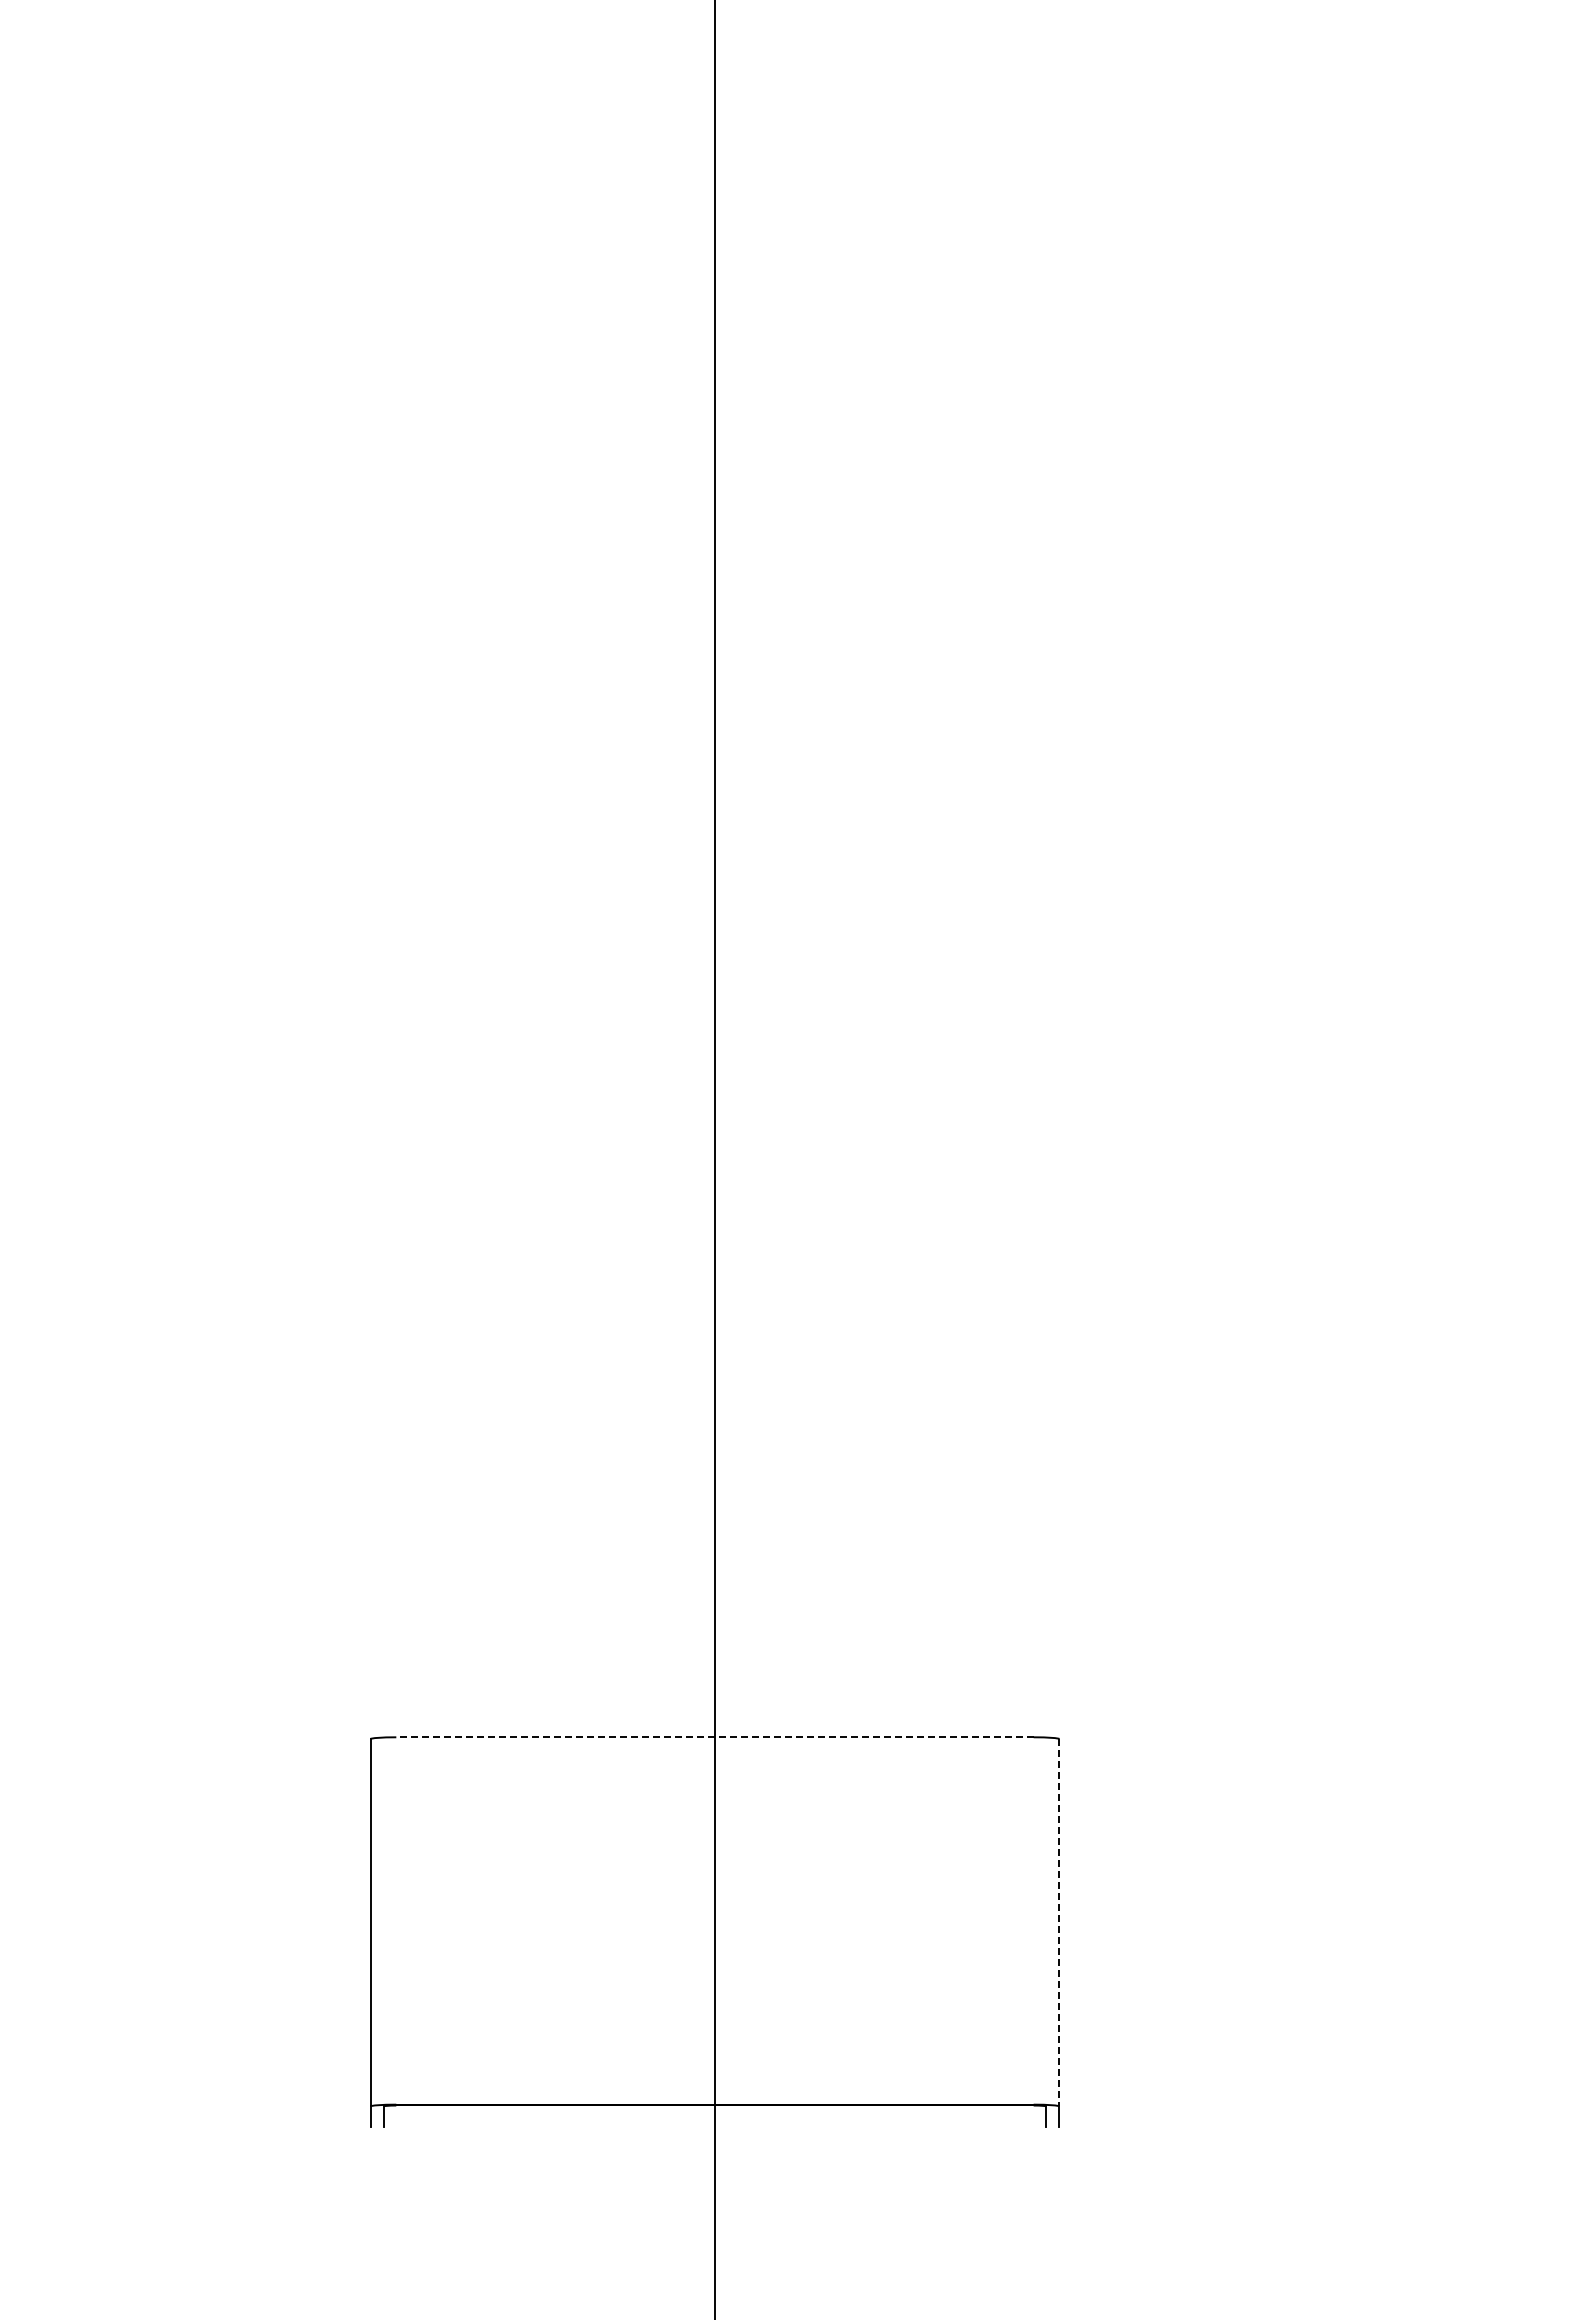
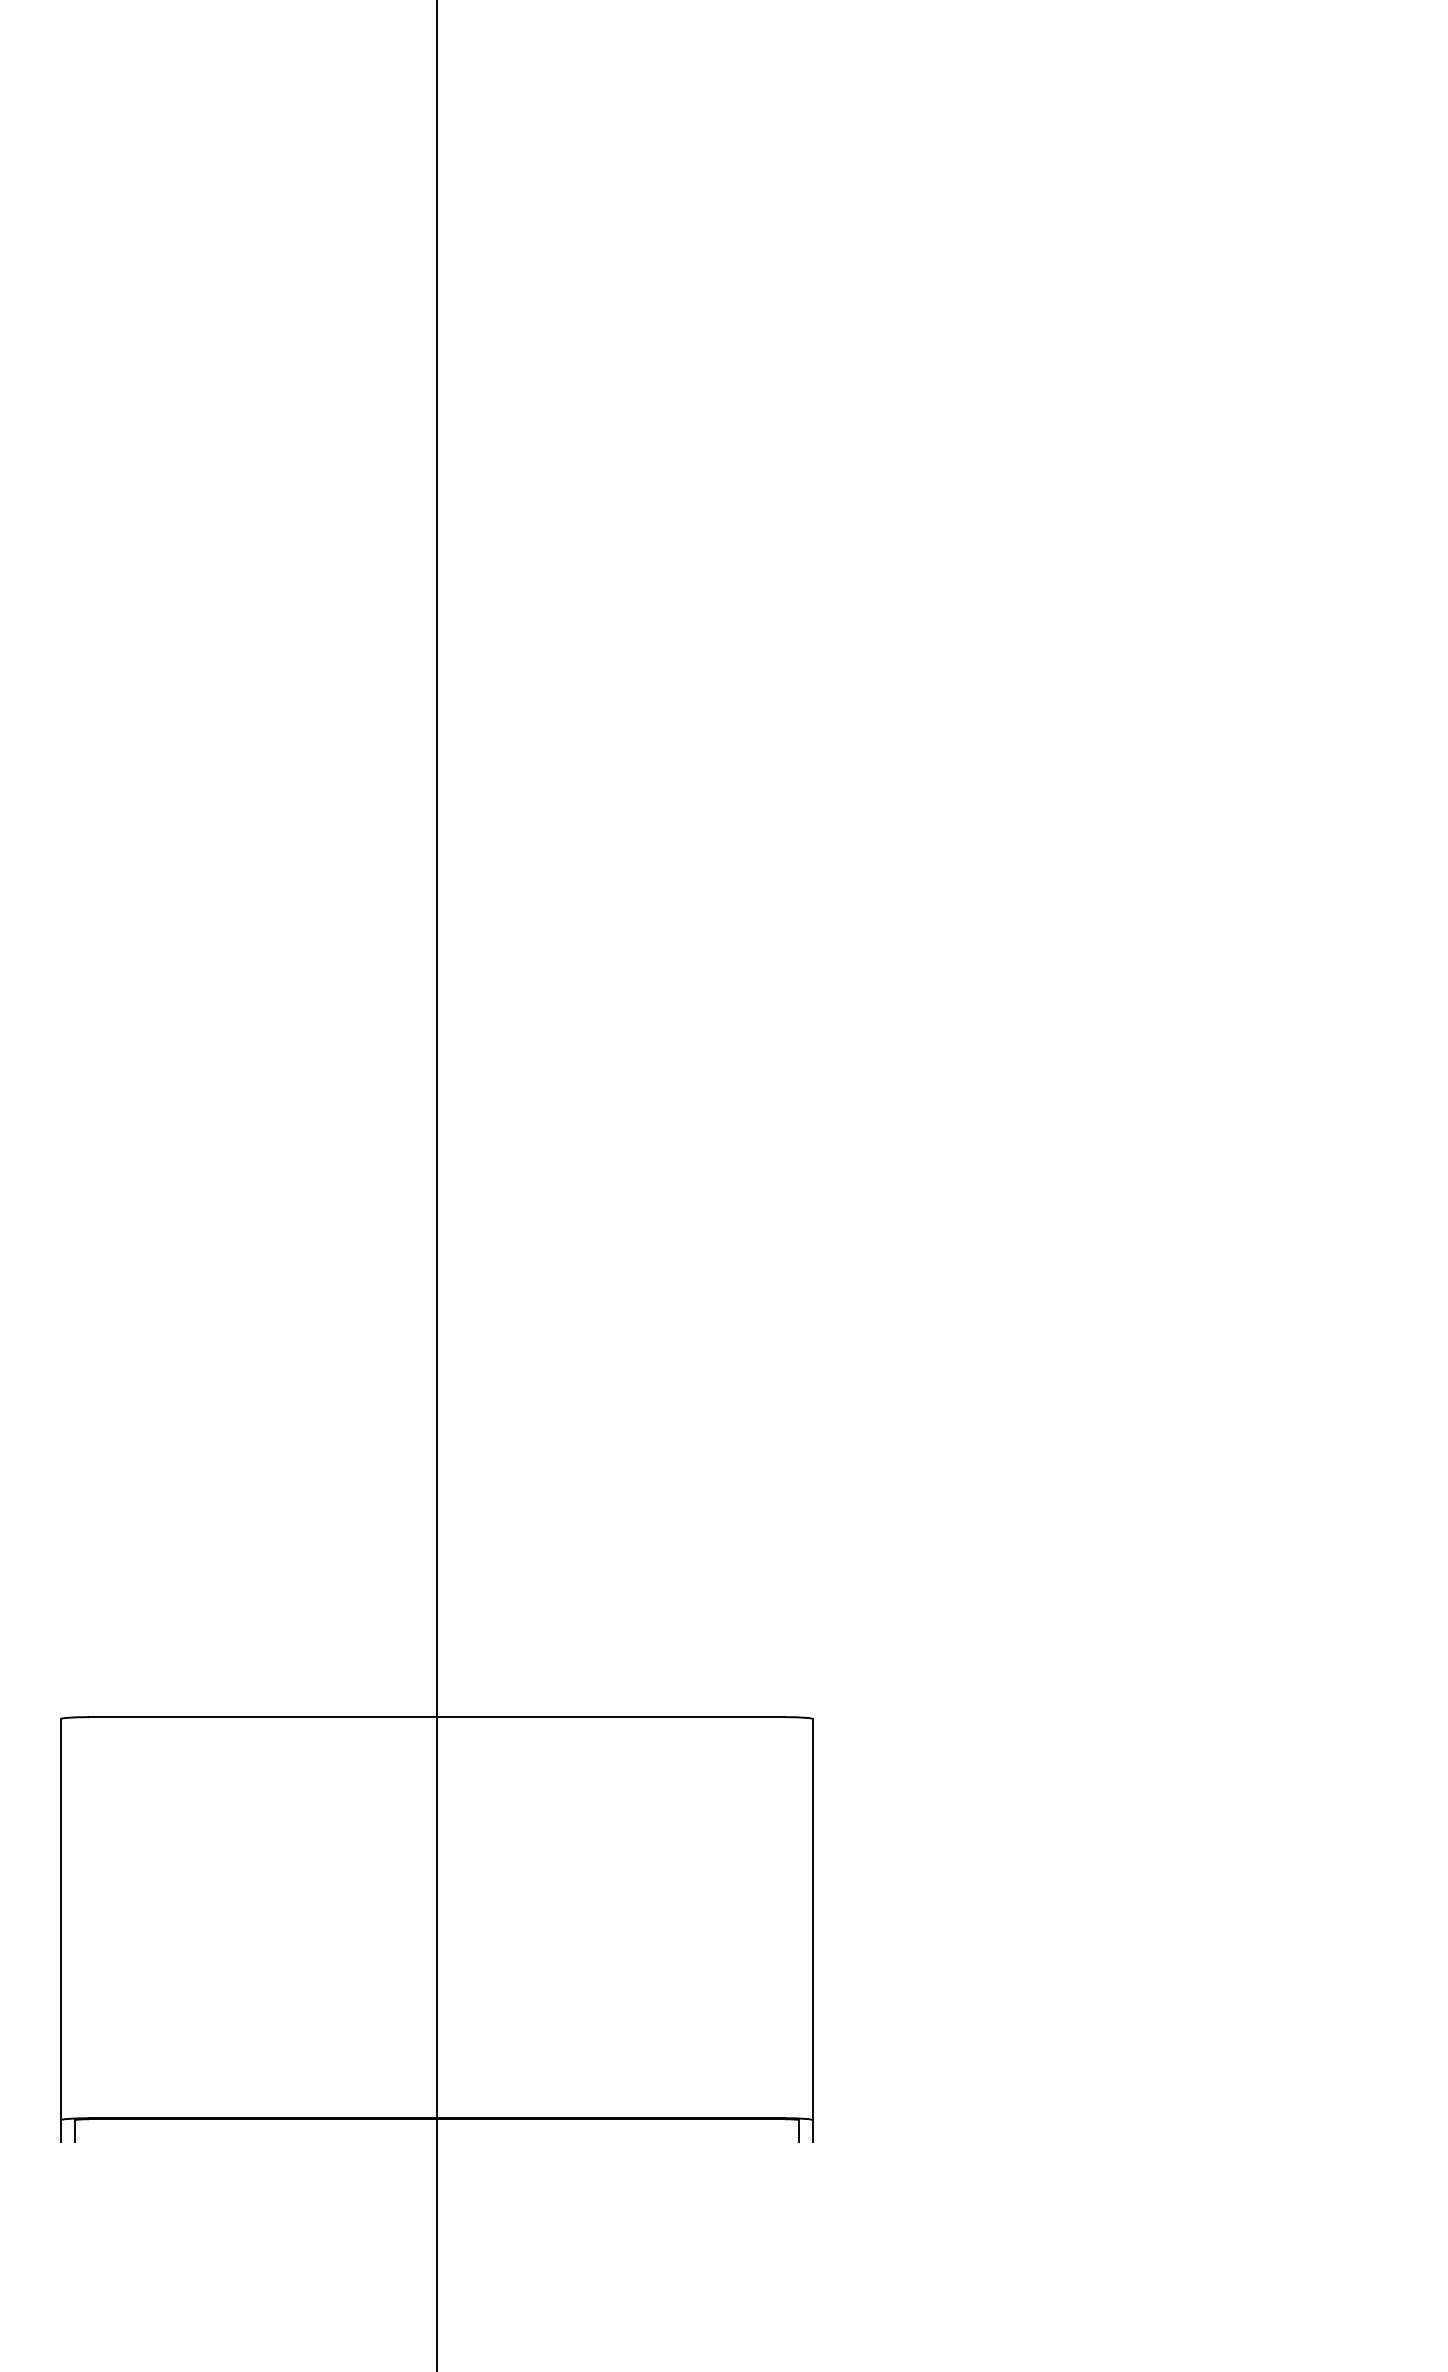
line: (714, 1737) -> (436, 1717), dashed -> solid
line: (1059, 1922) -> (813, 1919), dashed -> solid

